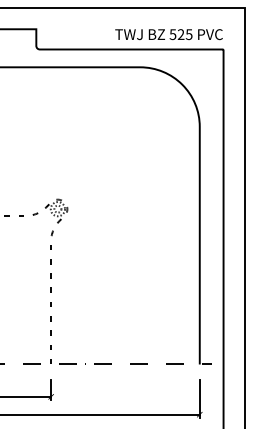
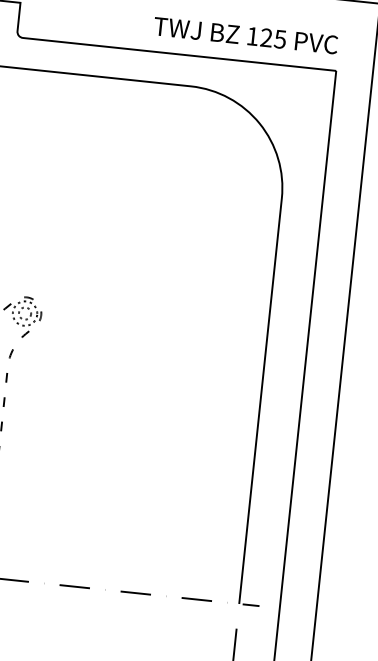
text: (172, 34) -> (251, 36), 525 -> 125

